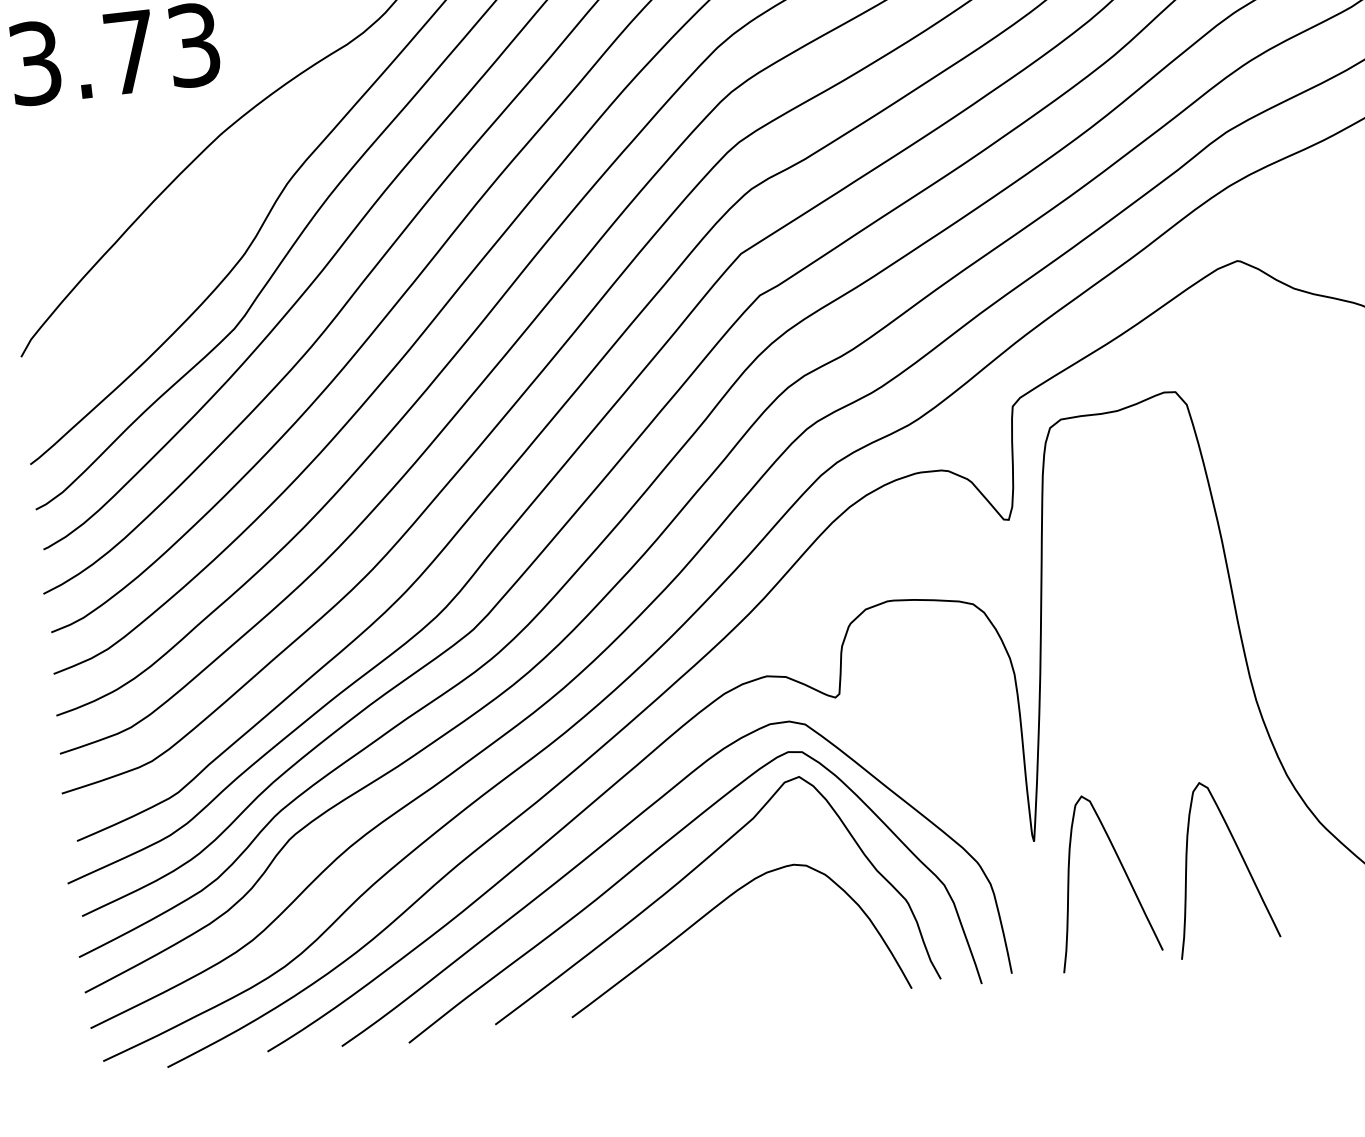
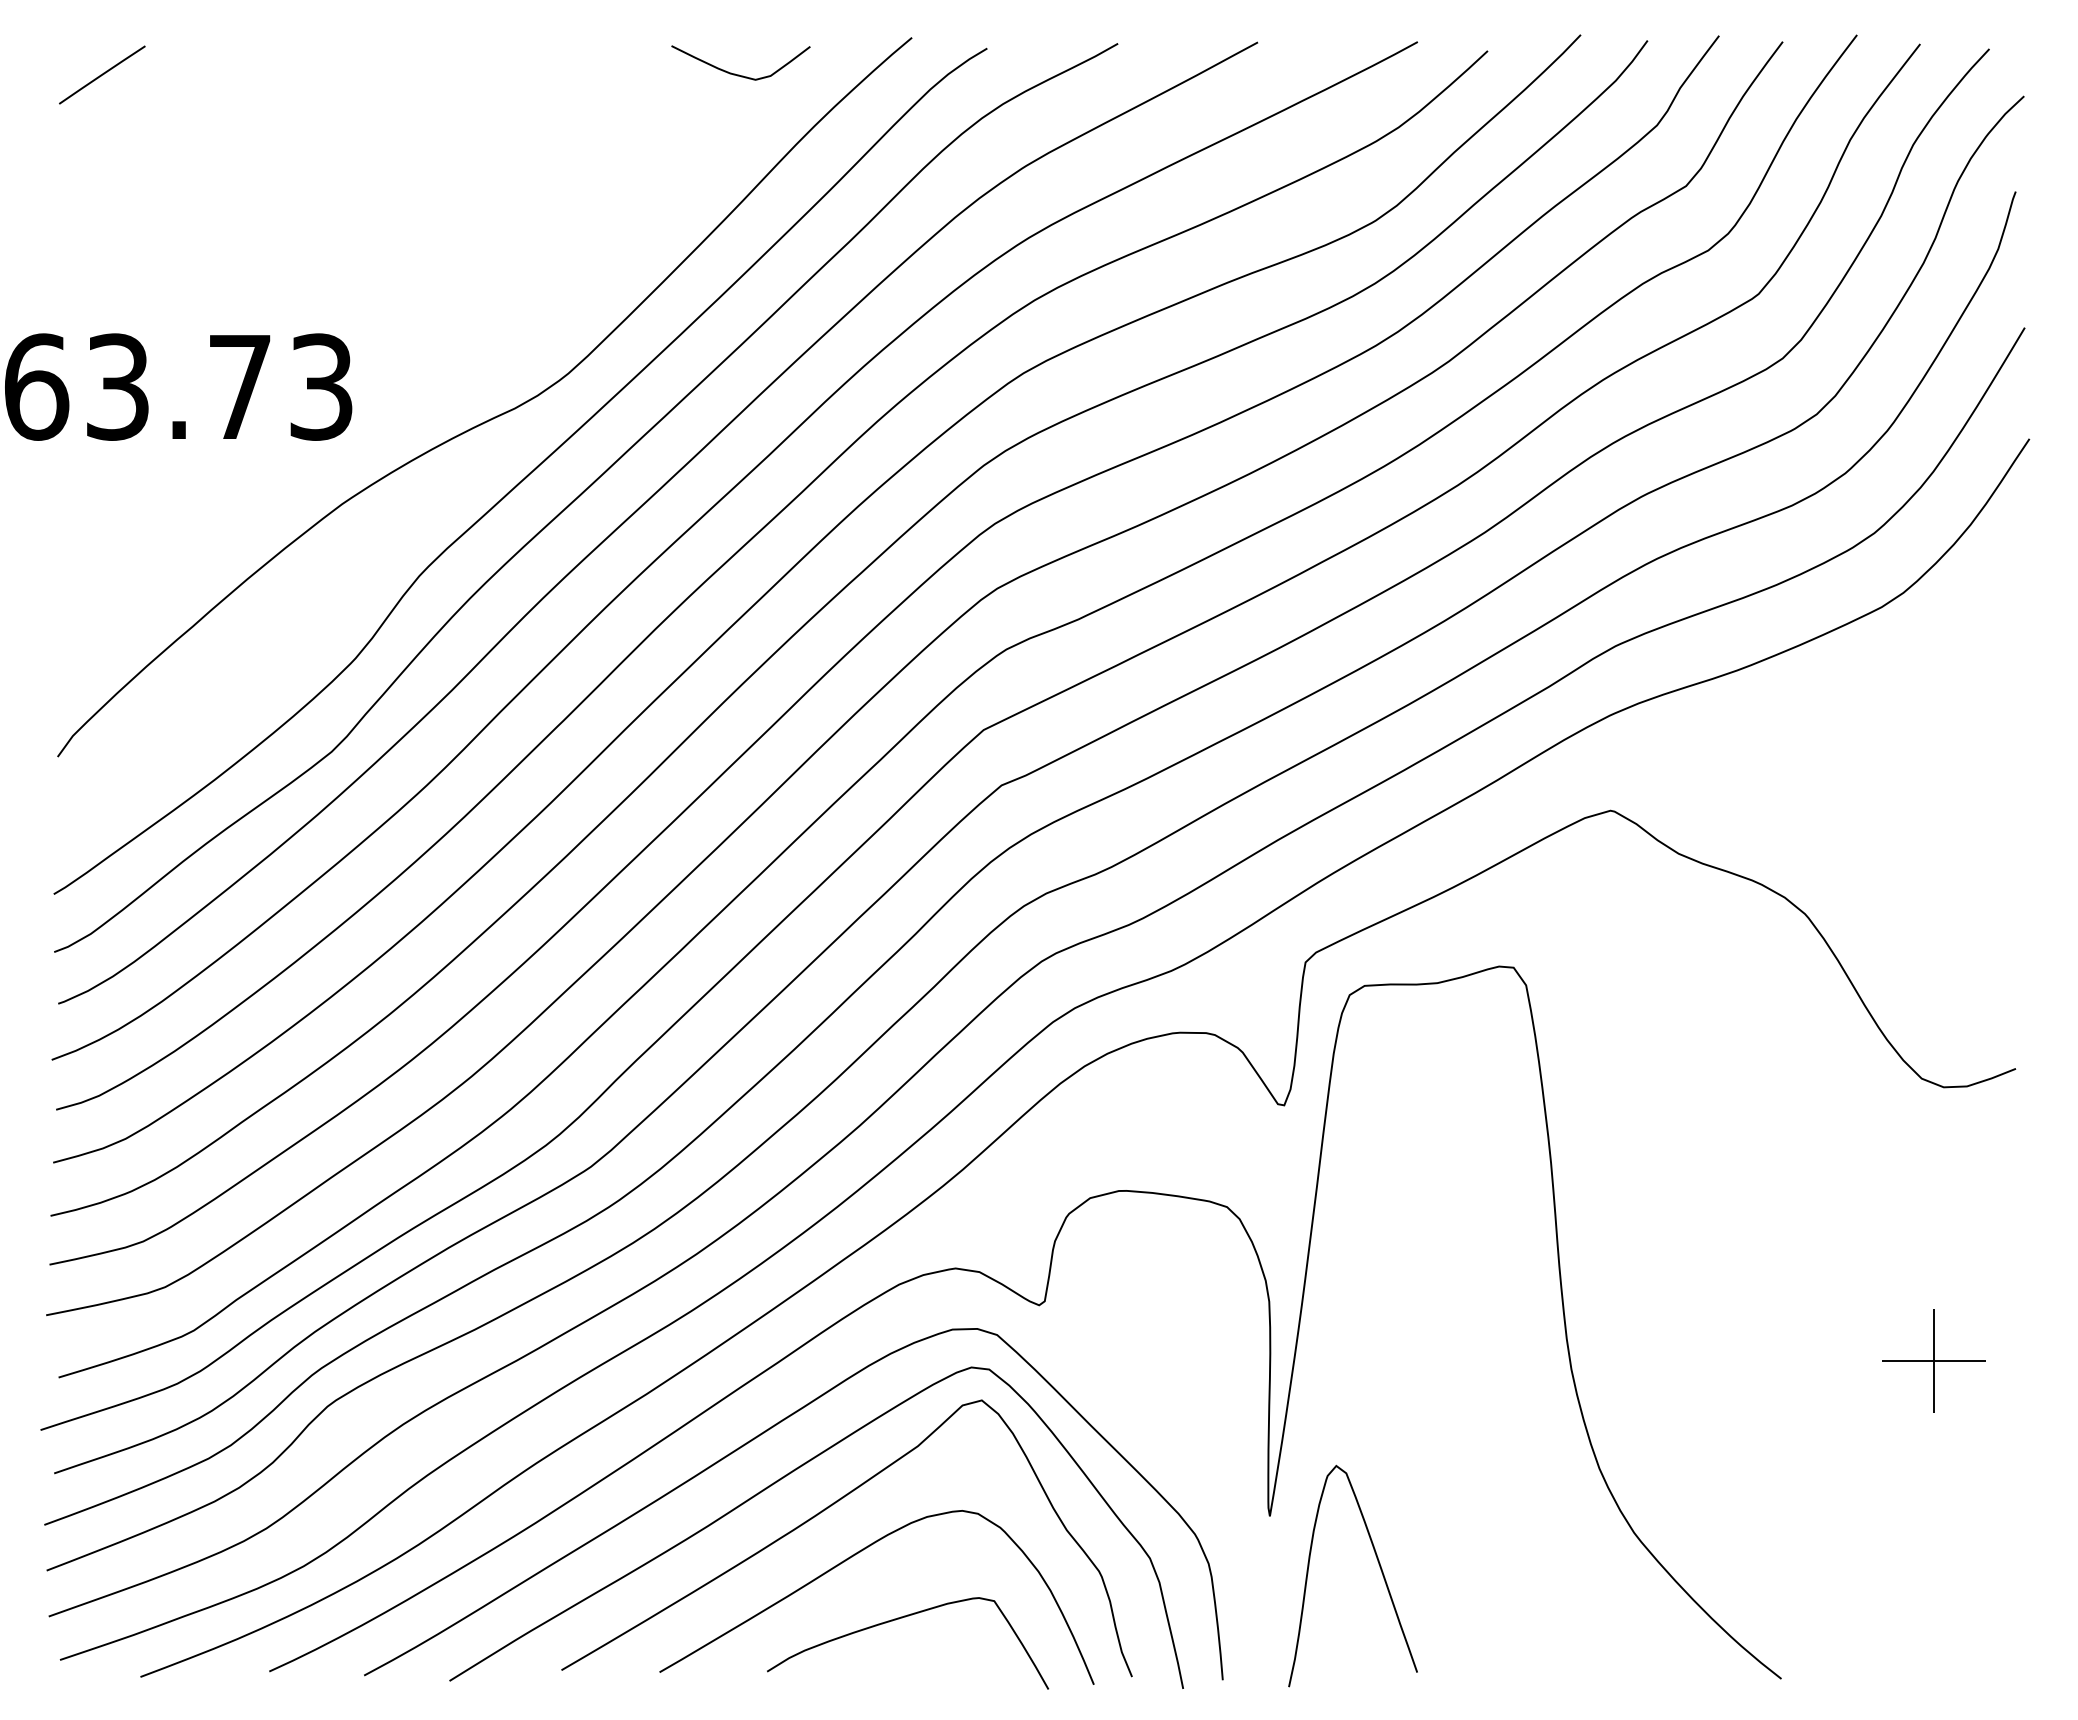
curve: (1241, 858) -> (1530, 1567), removed
curve: (754, 955) -> (899, 1619), added

